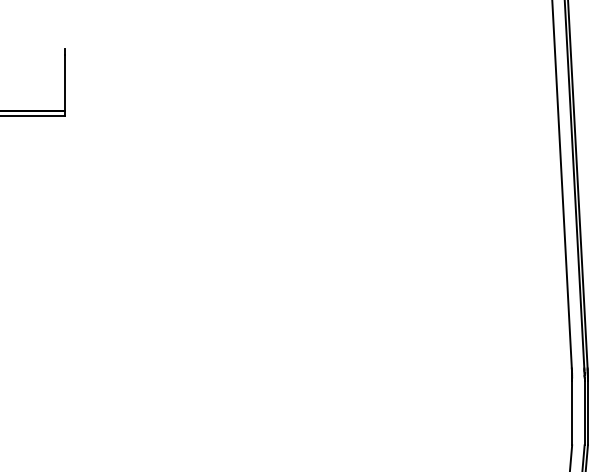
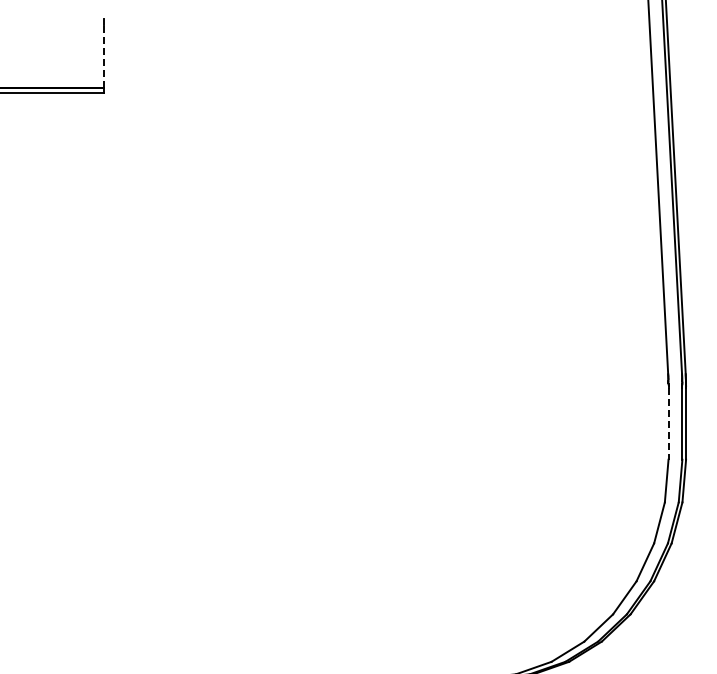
line: (64, 81) -> (104, 55), solid -> dashed
line: (572, 413) -> (668, 424), solid -> dashed

